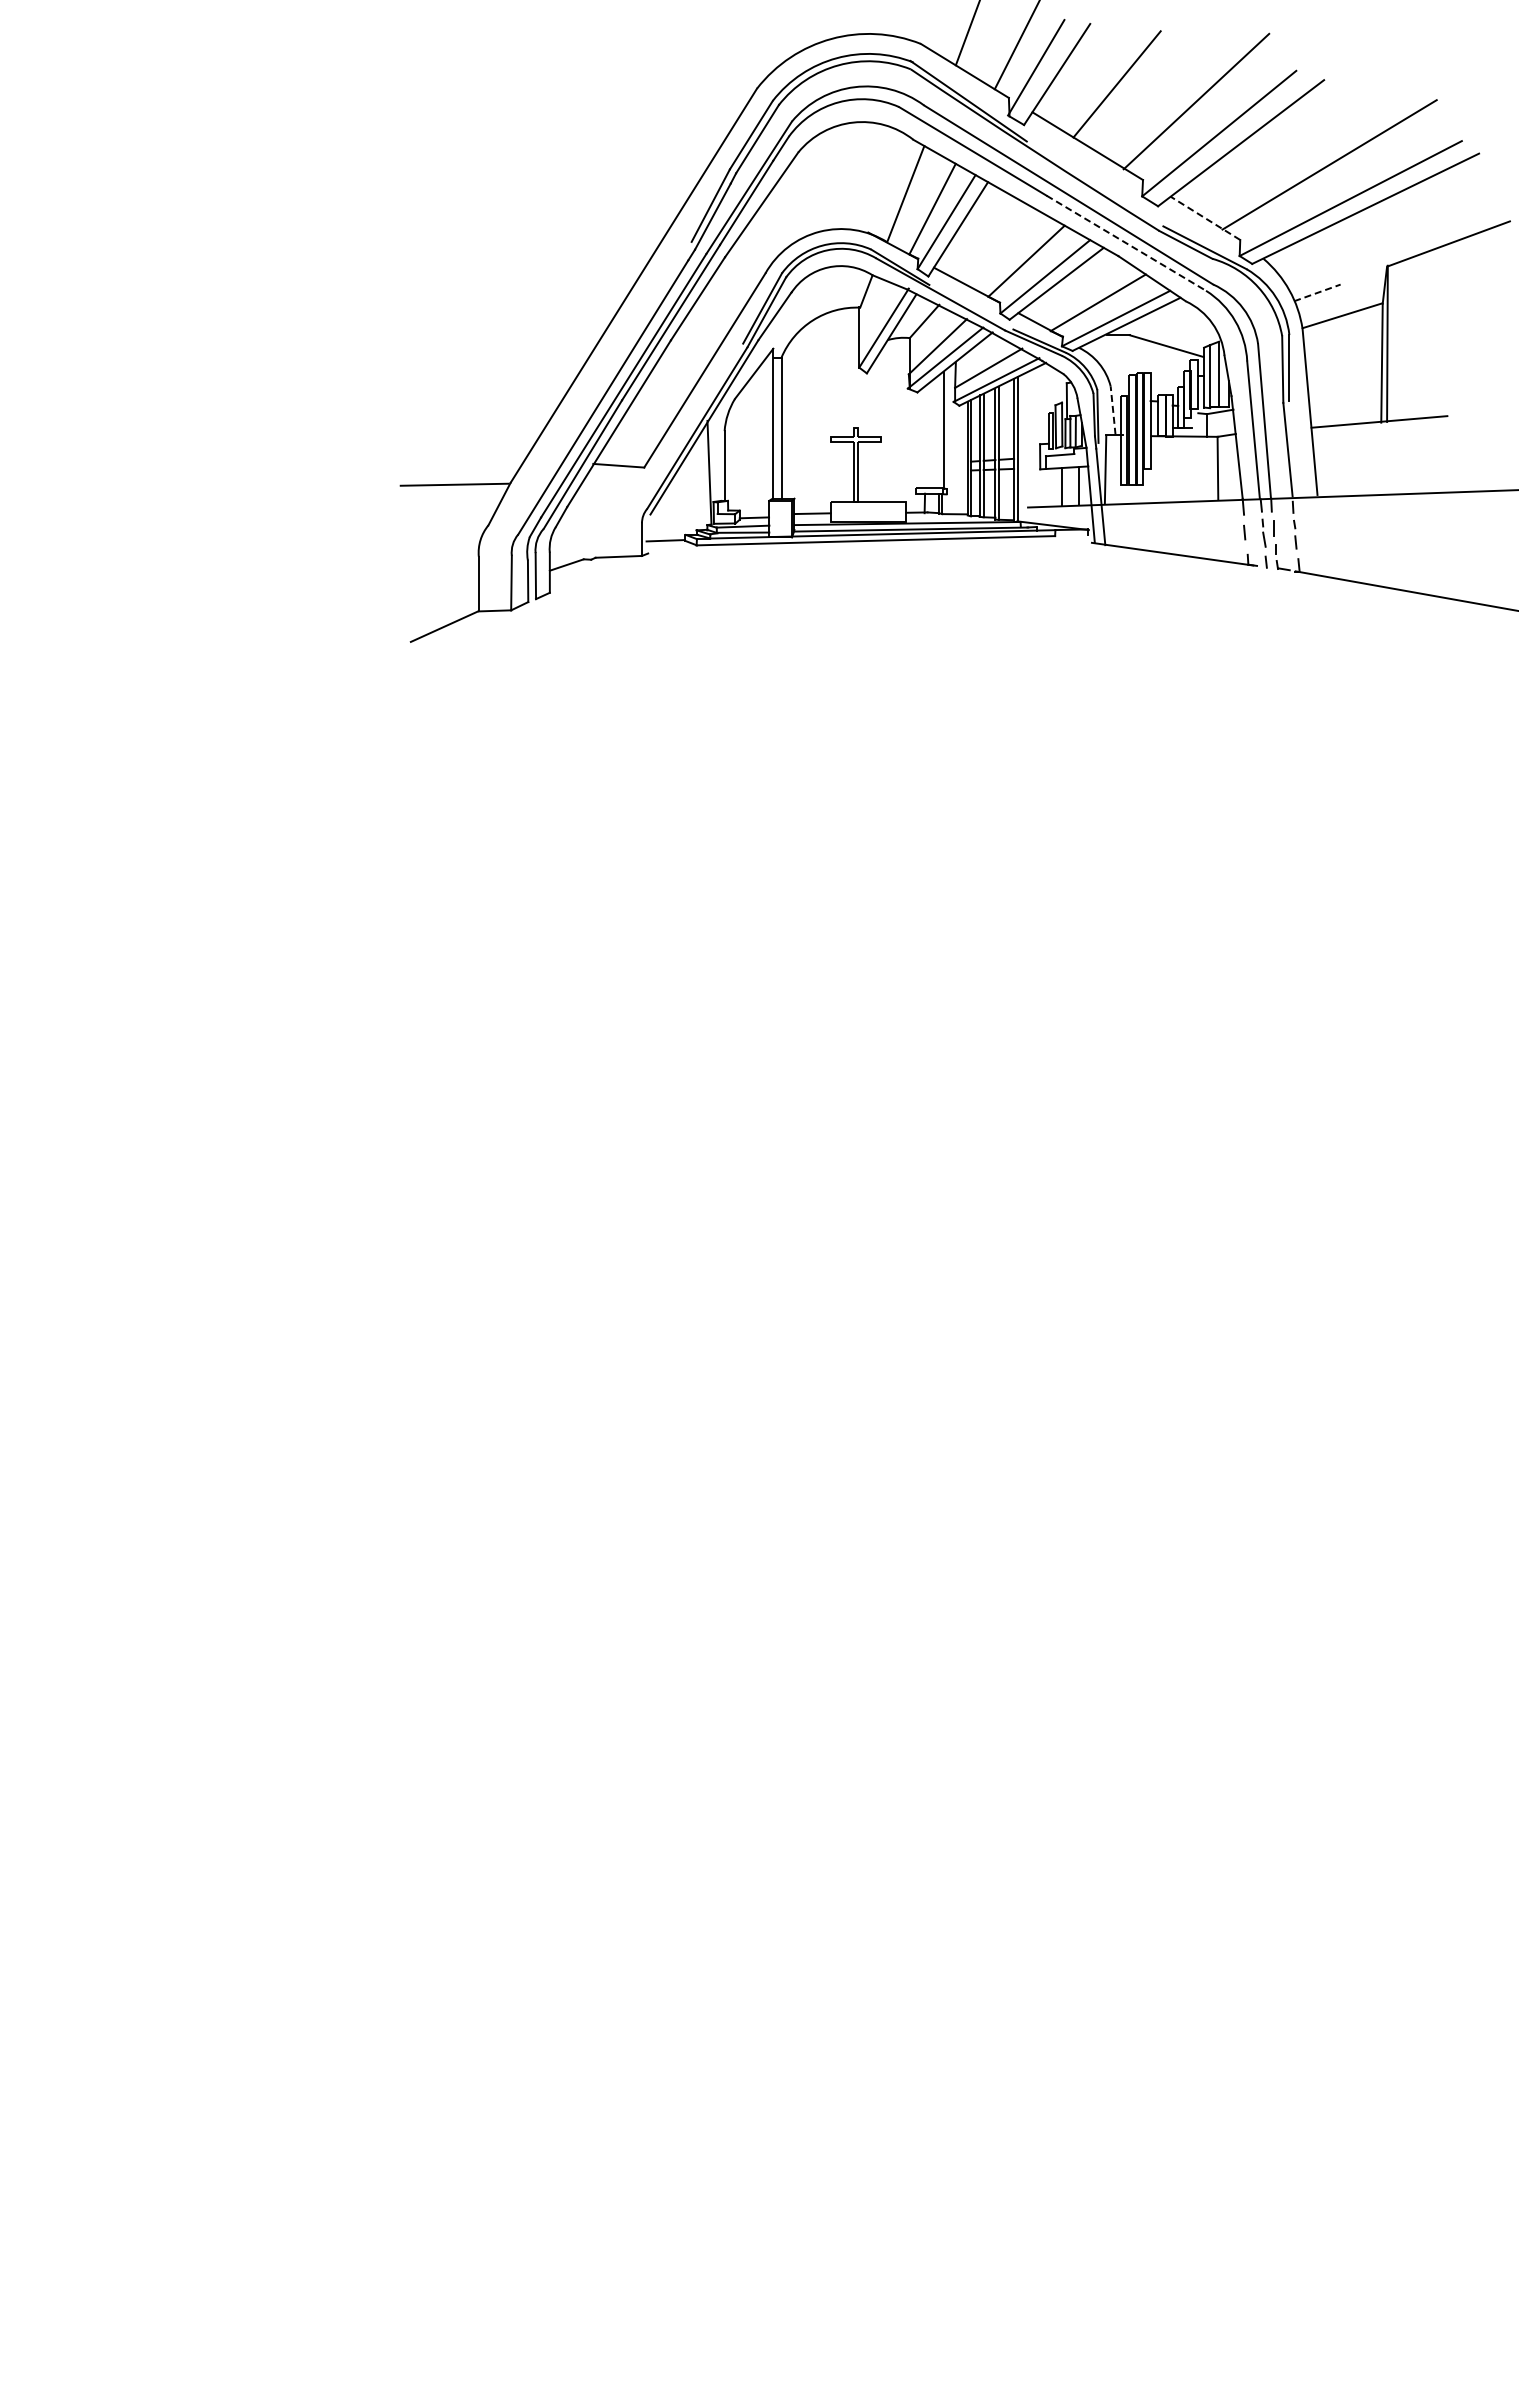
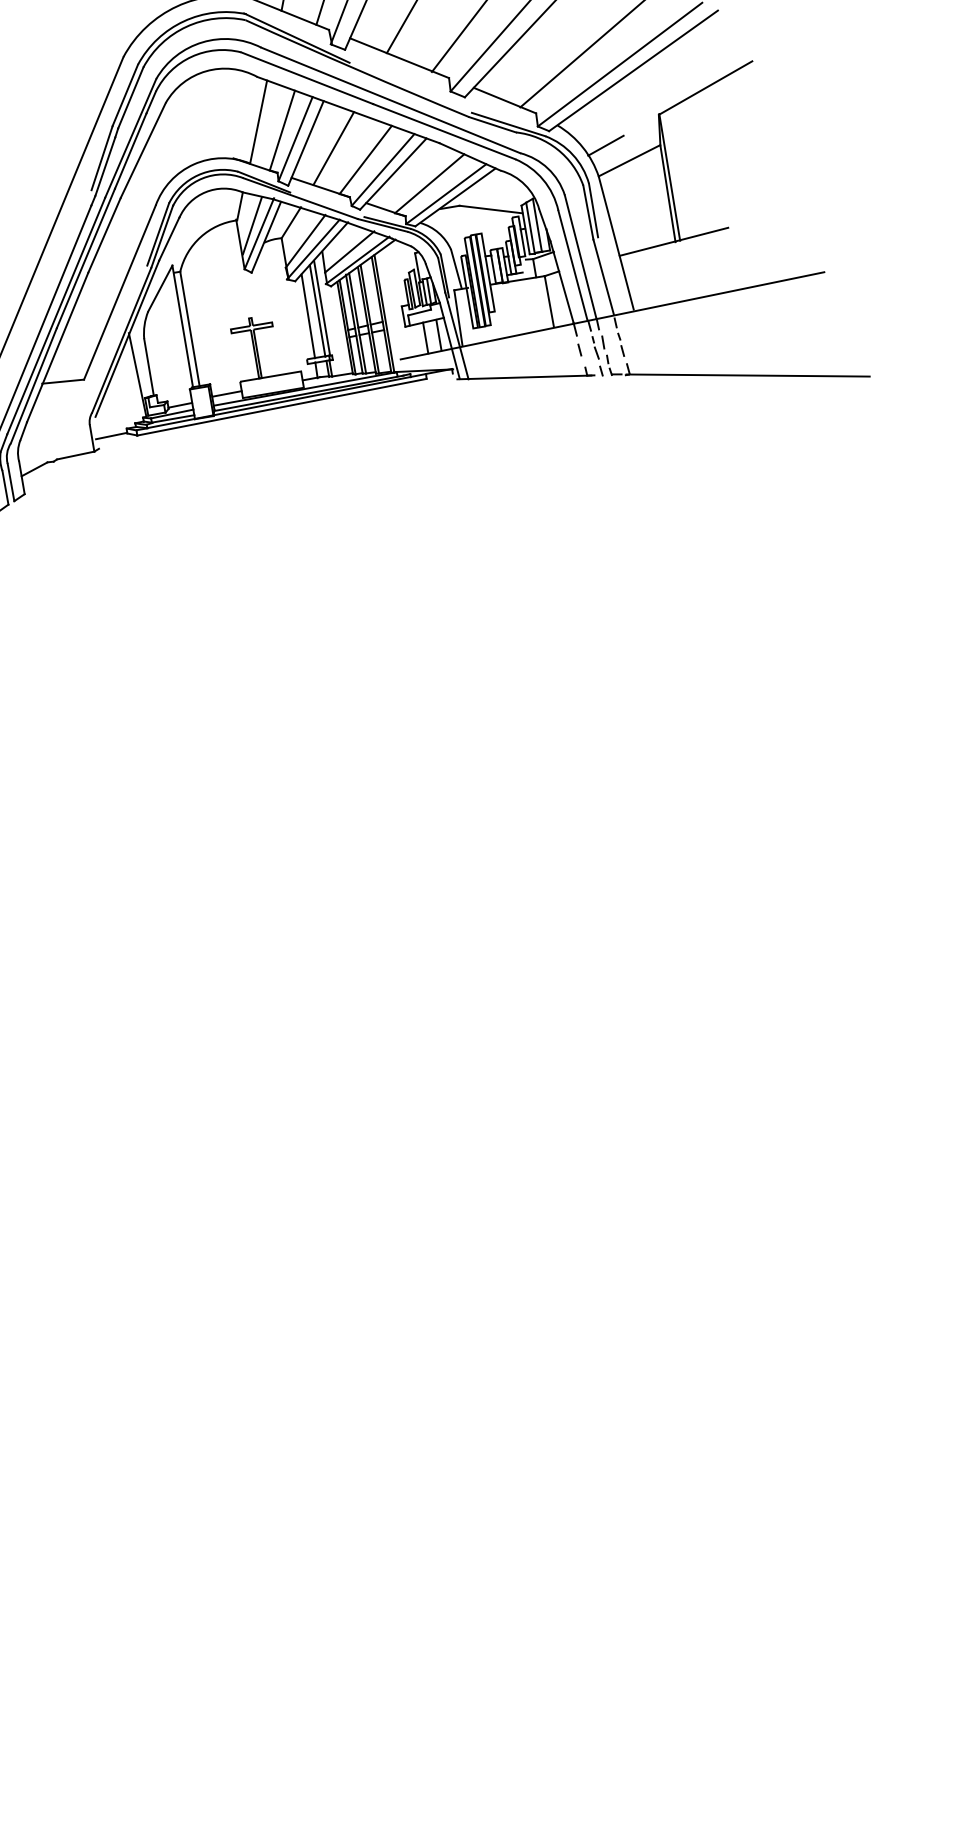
line: (1205, 218) -> (505, 100), dashed -> solid
line: (990, 240) -> (333, 148), added
line: (1126, 243) -> (444, 131), dashed -> solid
line: (1317, 292) -> (605, 145), dashed -> solid
line: (877, 316) -> (252, 225), added
line: (1113, 410) -> (456, 269), dashed -> solid
line: (938, 432) -> (317, 310), added
line: (925, 436) -> (307, 315), added

